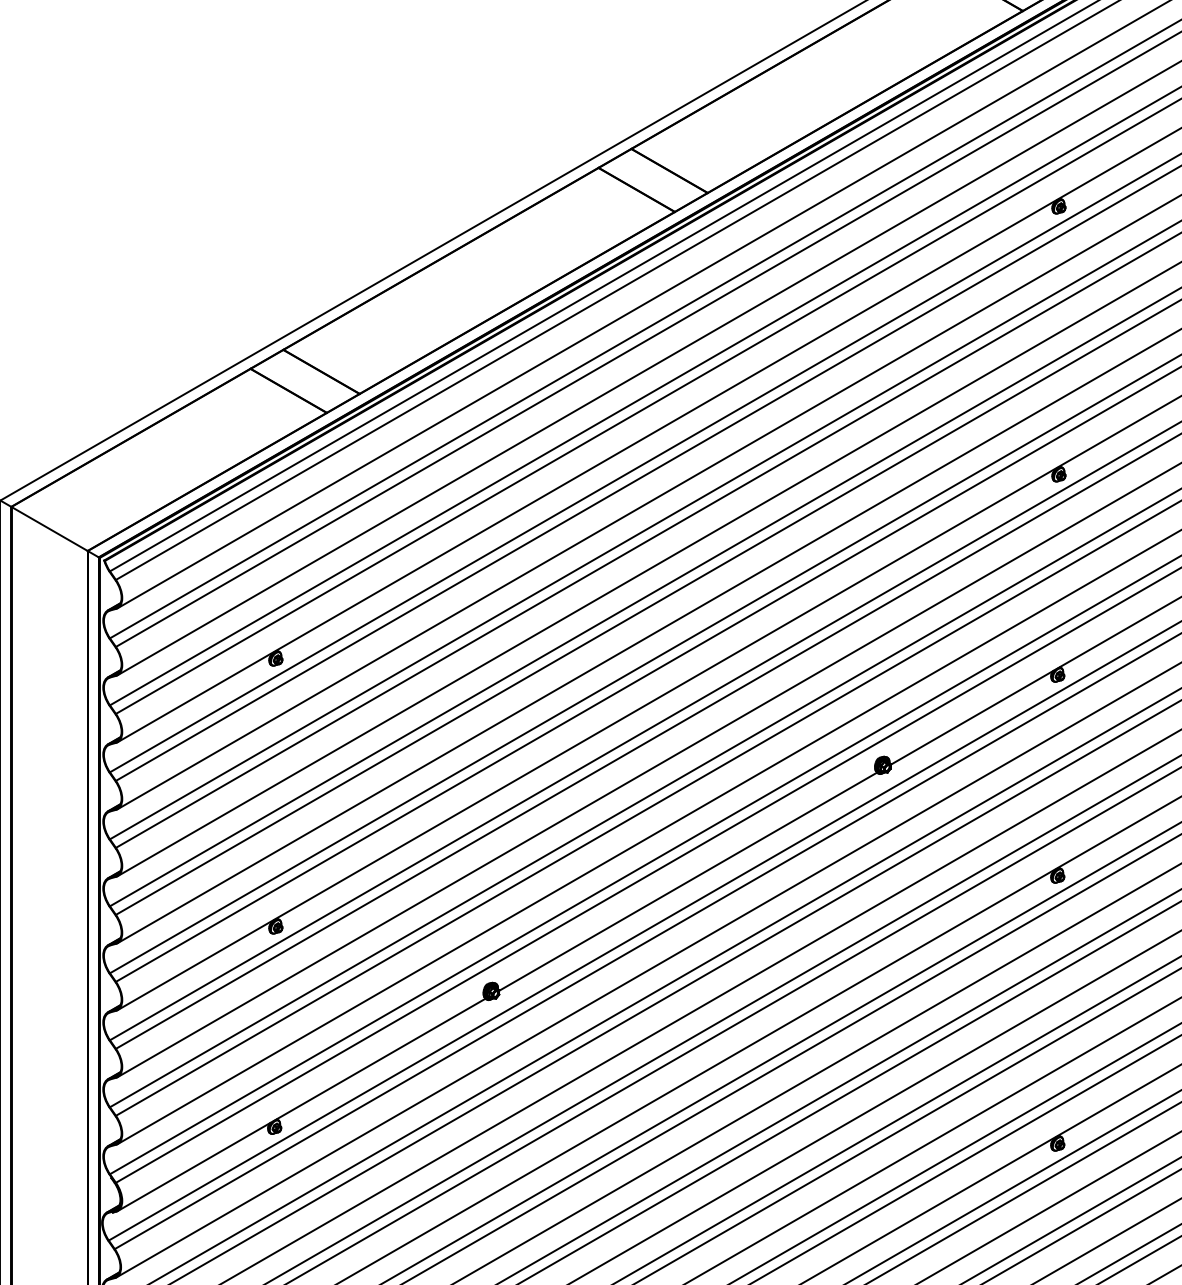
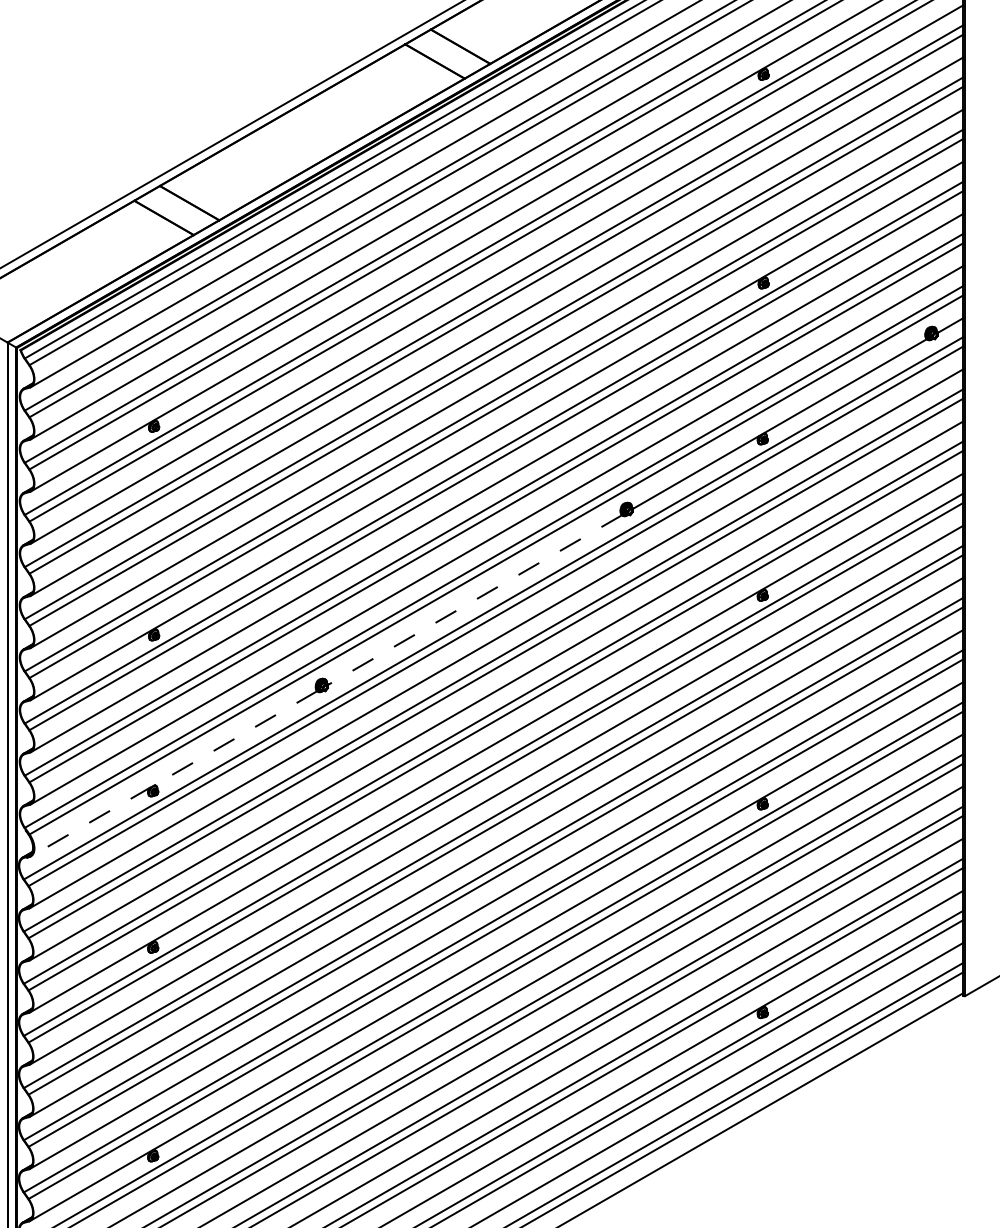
line: (688, 882) -> (475, 600), solid -> dashed
line: (300, 1105) -> (173, 774), solid -> dashed

